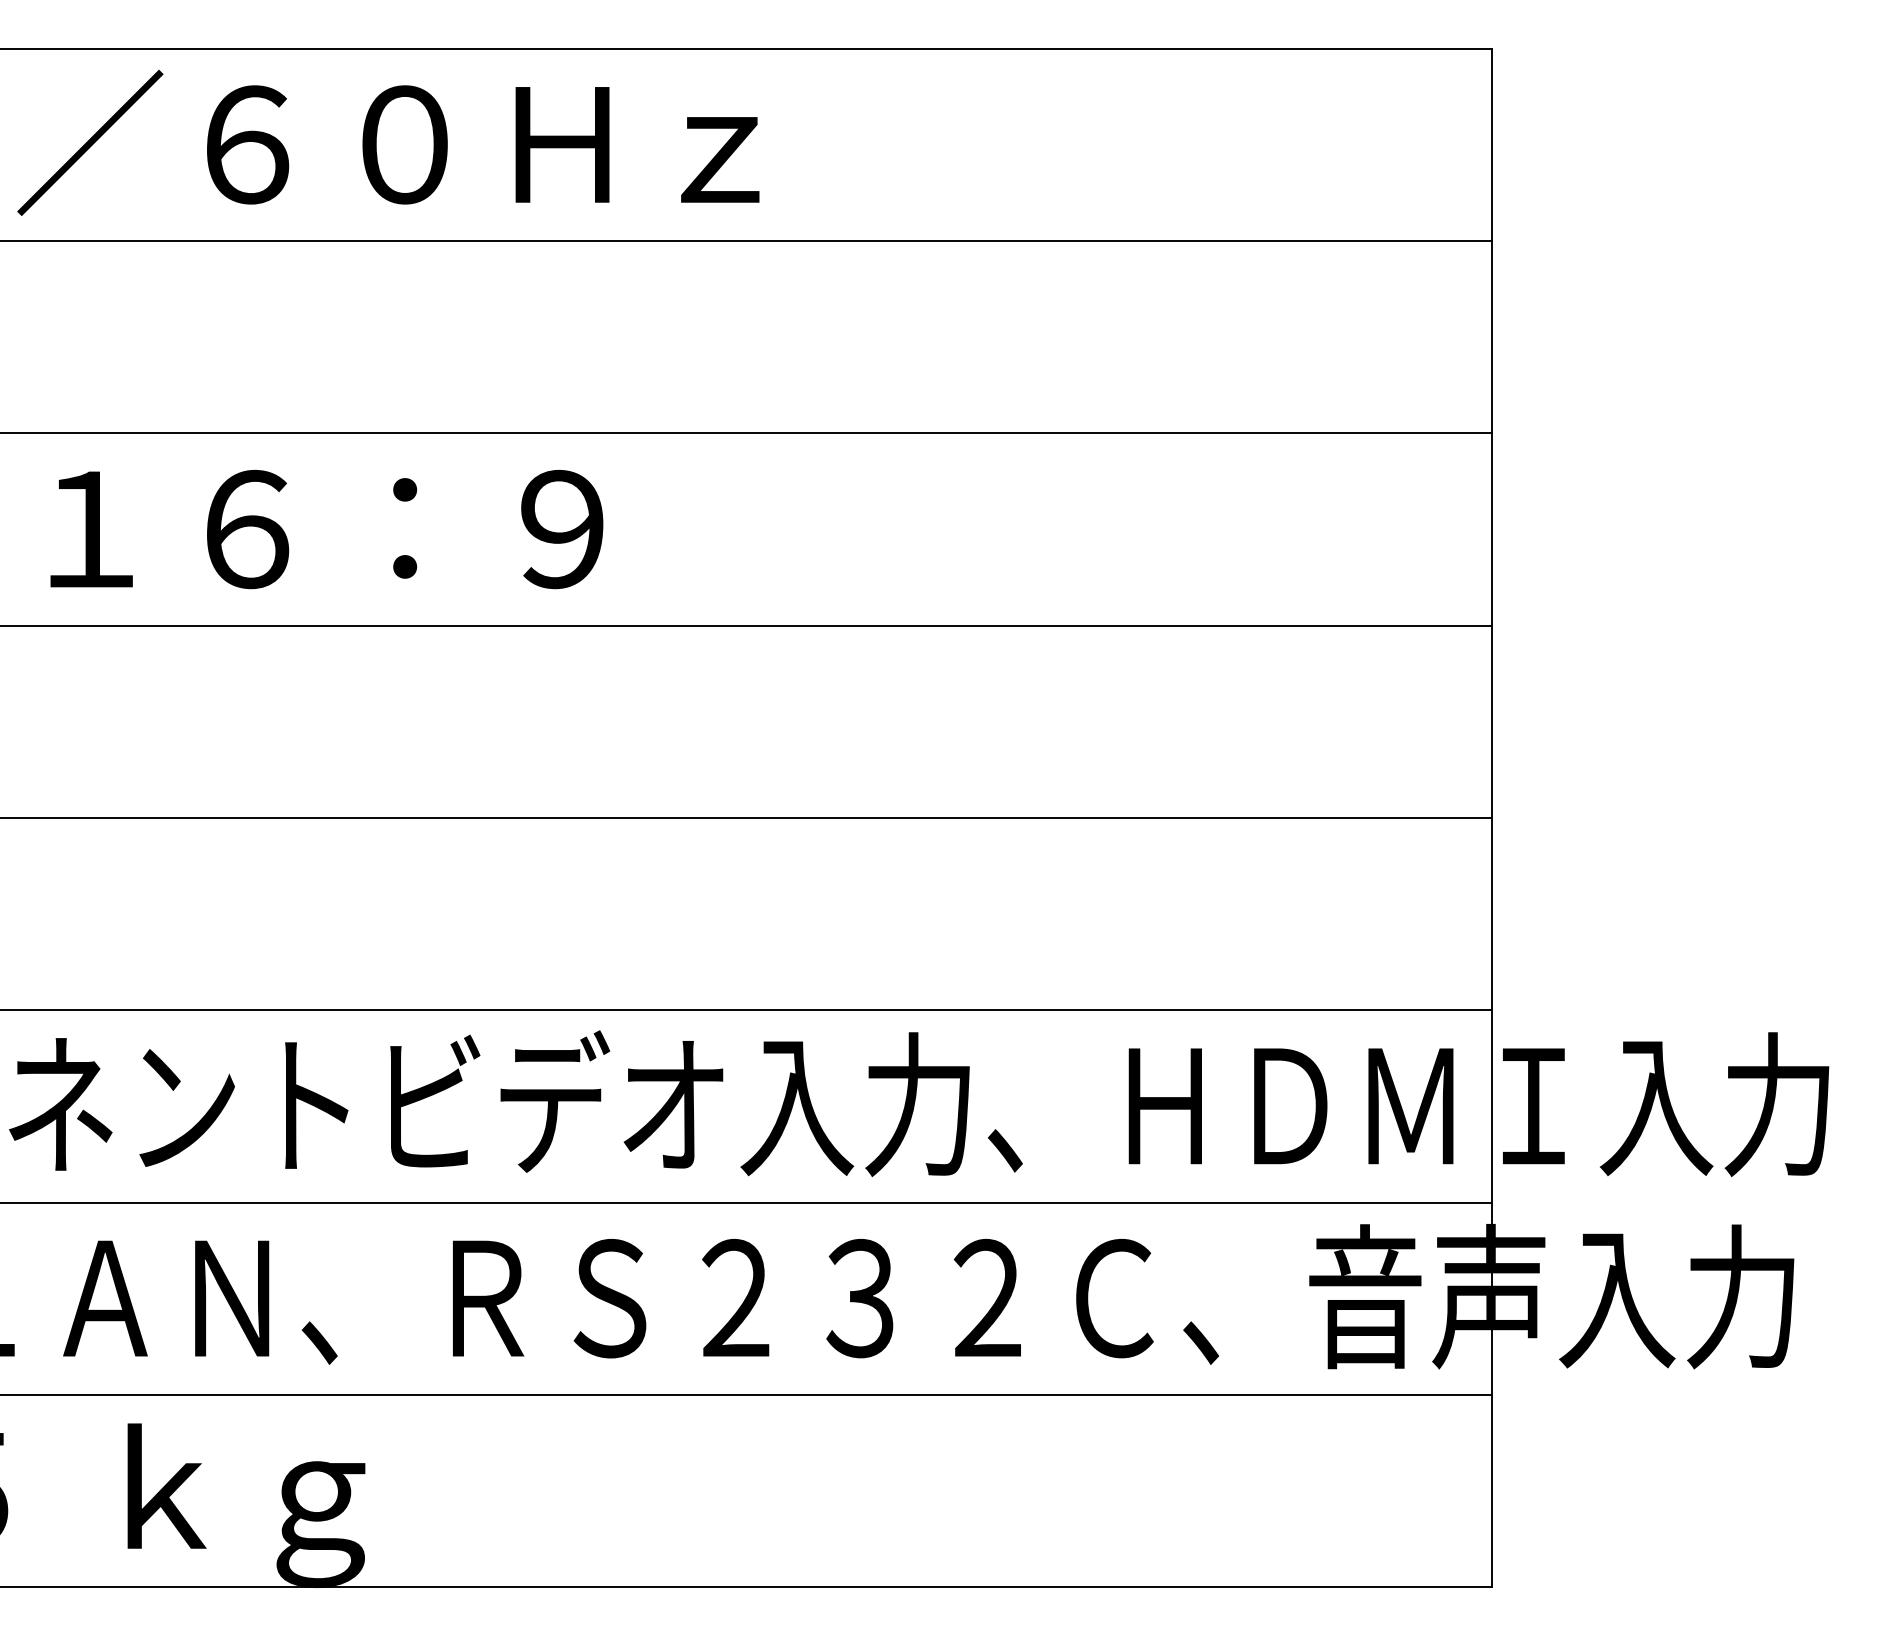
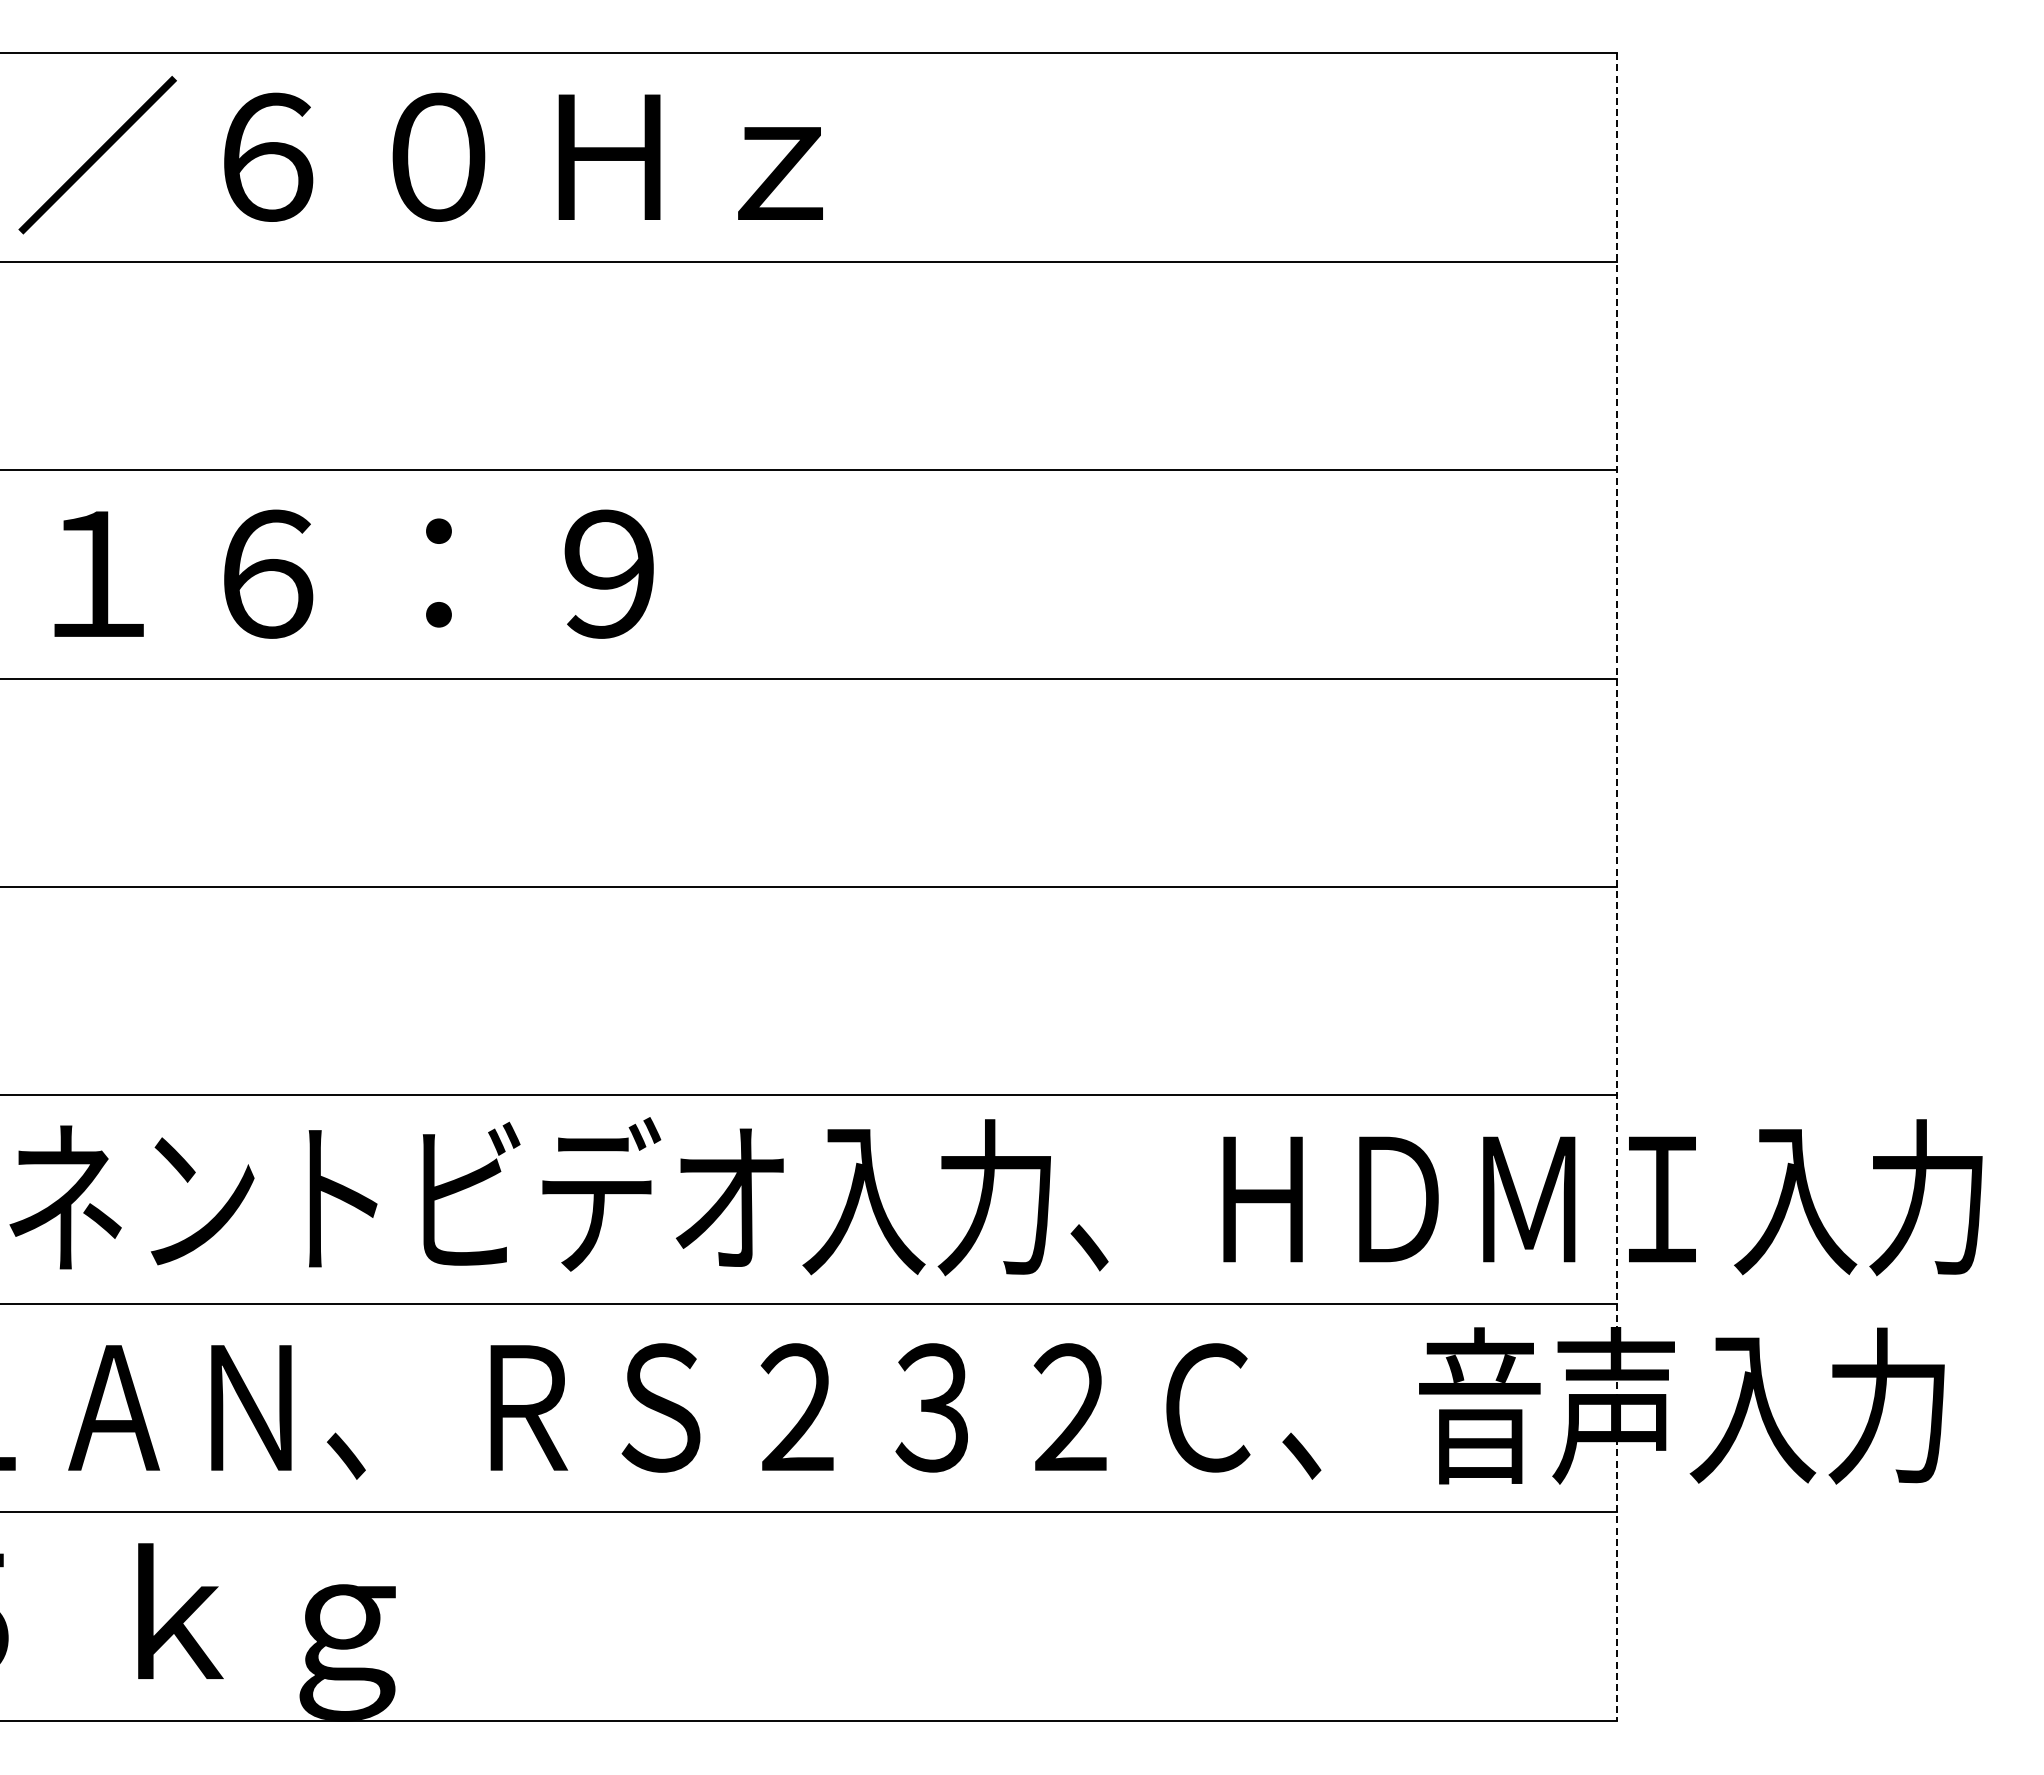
line: (1491, 818) -> (1616, 887), solid -> dashed

